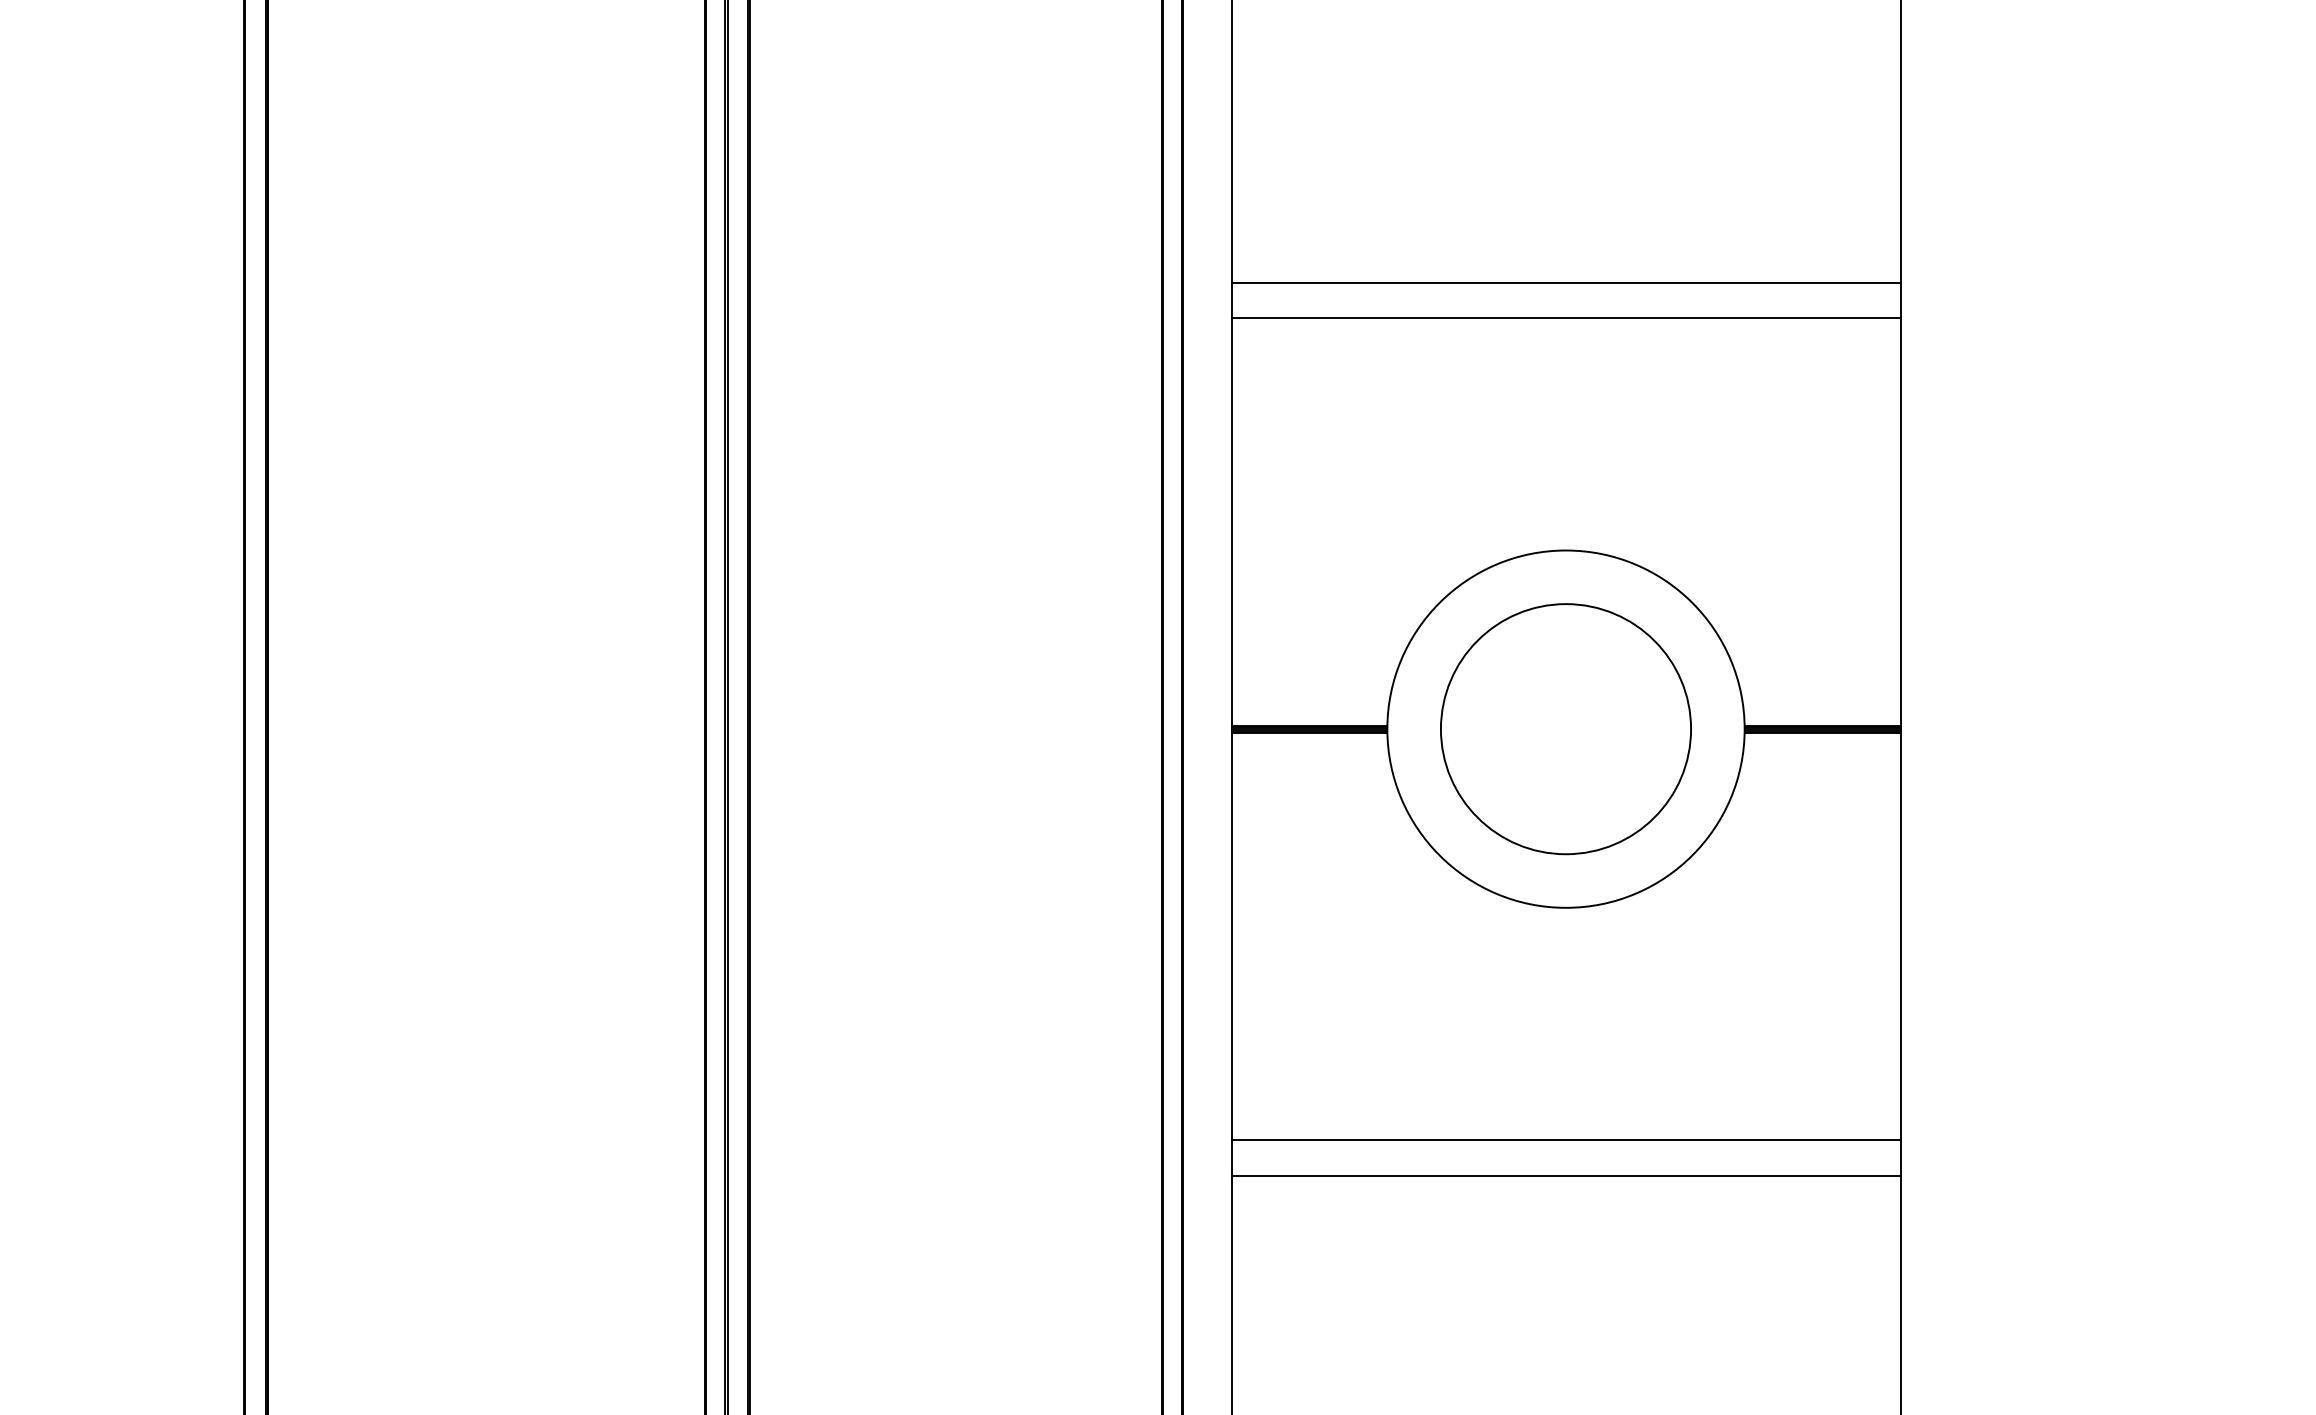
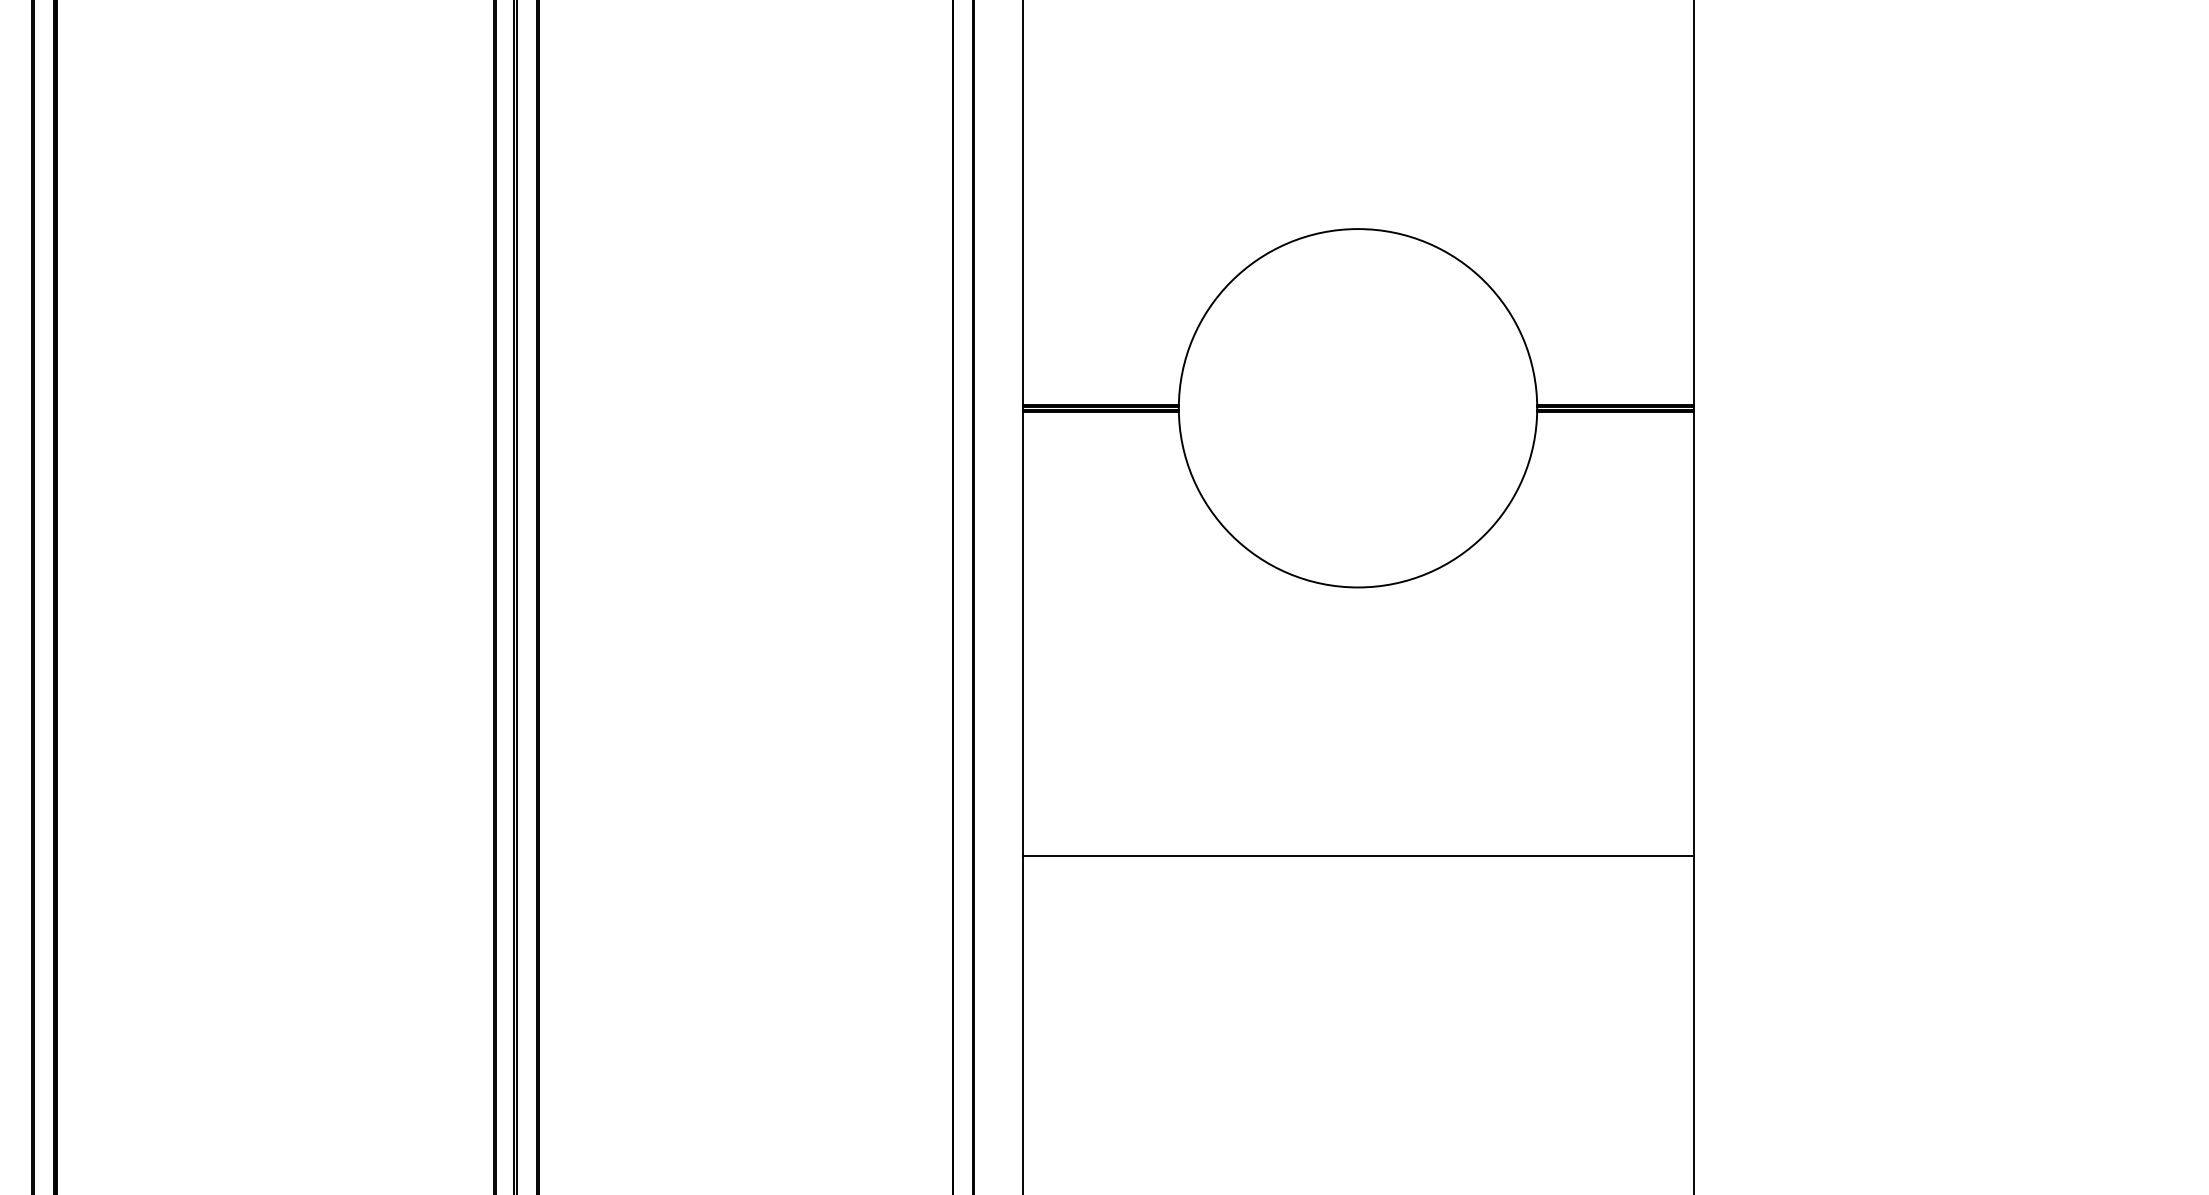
circle: (1565, 729) -> (1357, 408), removed
line: (1565, 1140) -> (1357, 820), removed

